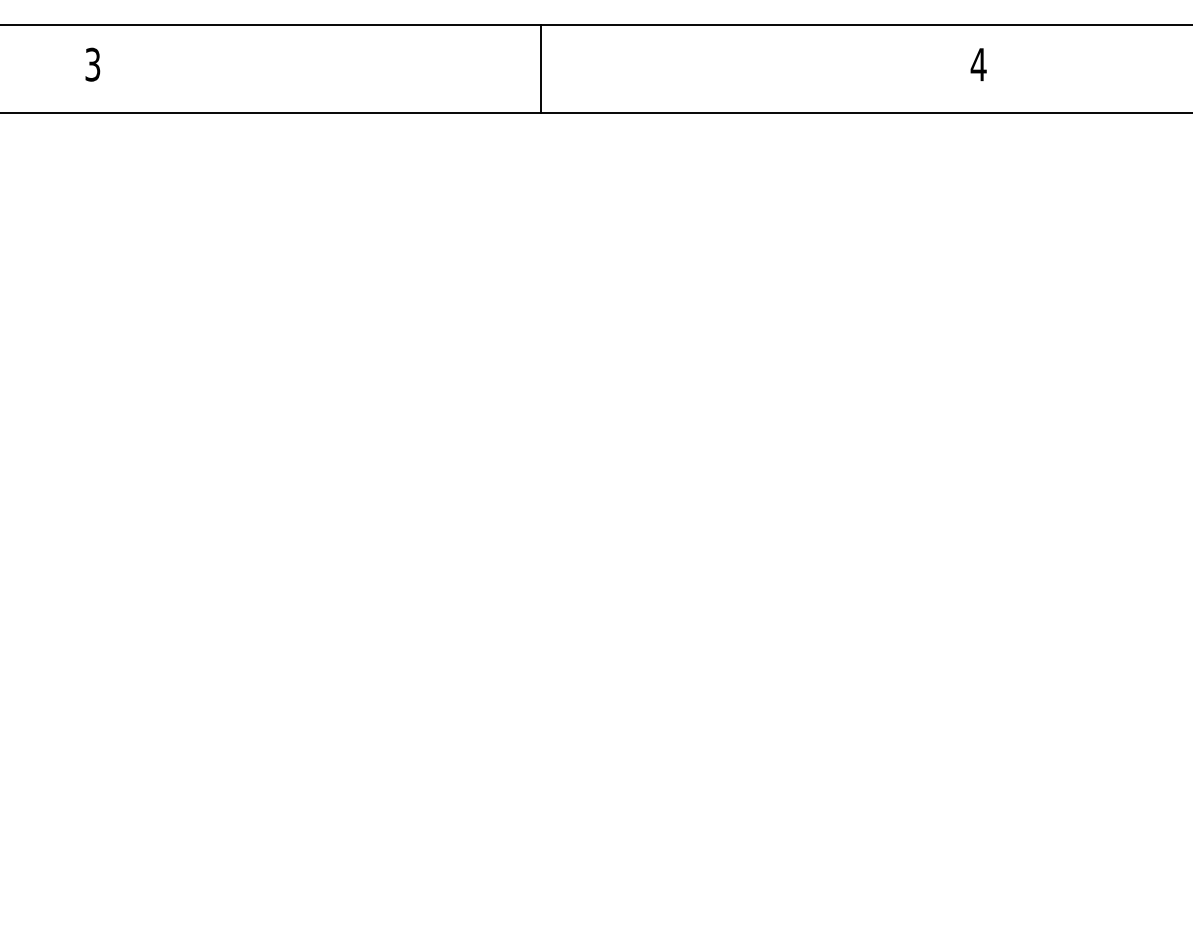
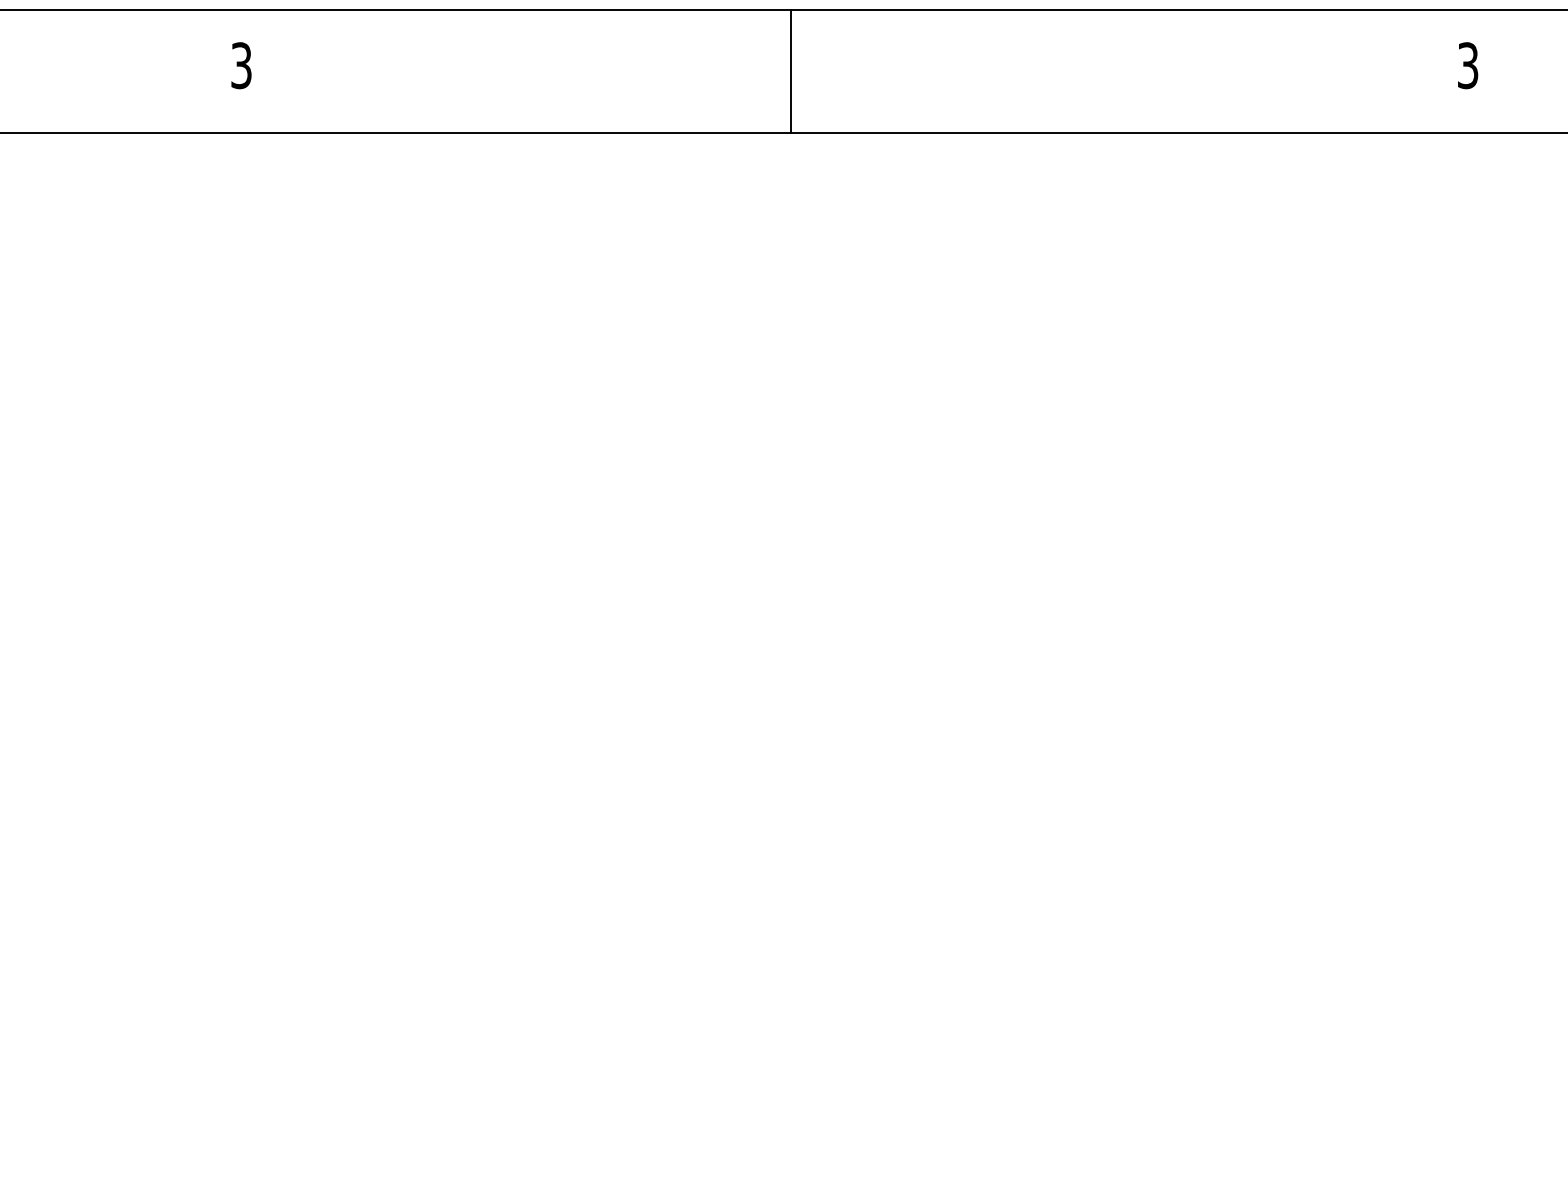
text: (978, 64) -> (1467, 65), 4 -> 3
line: (540, 68) -> (790, 70), moved

